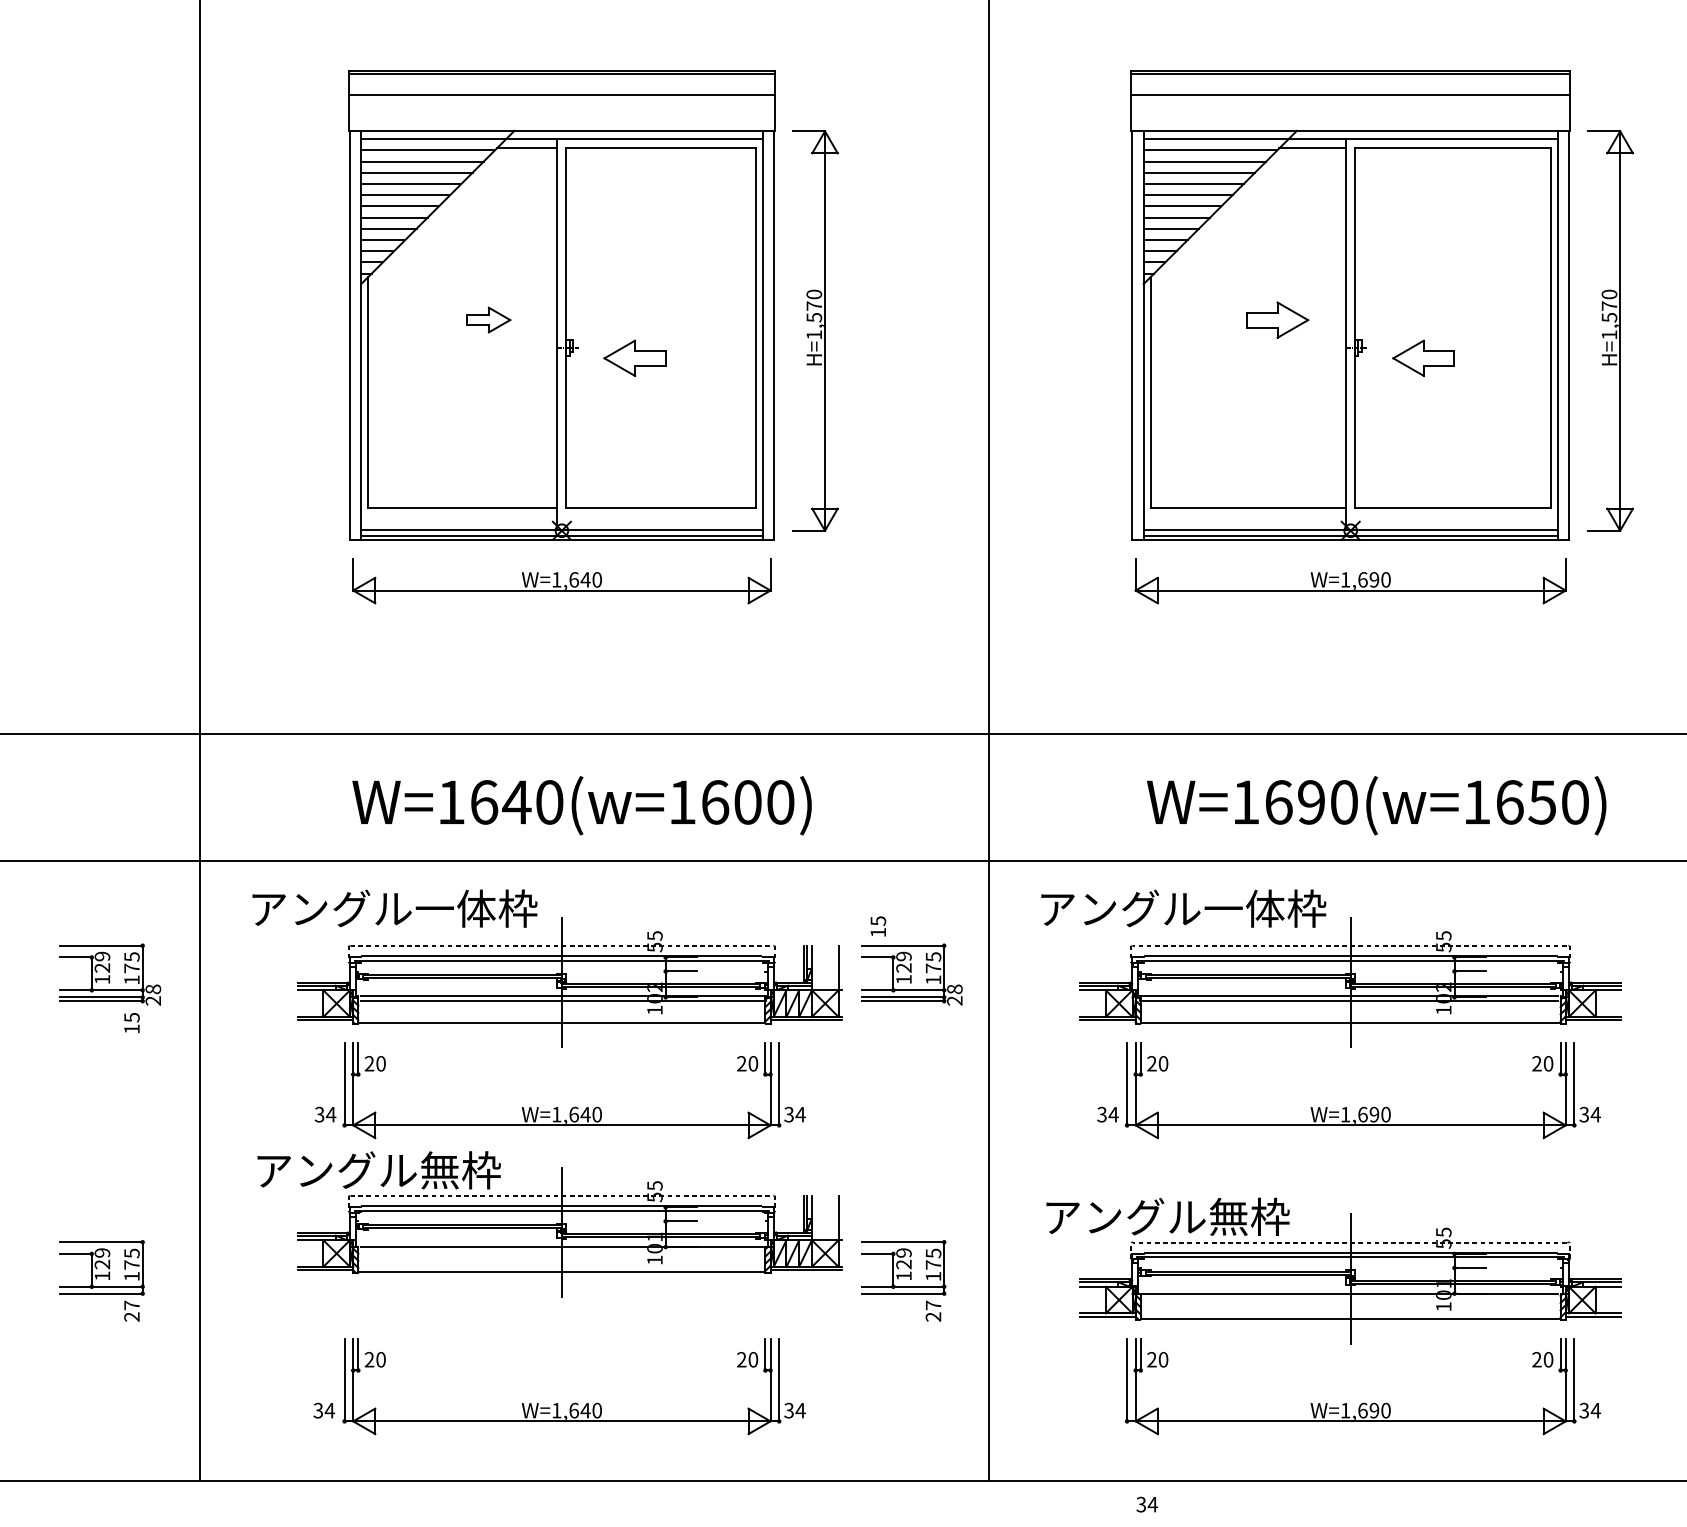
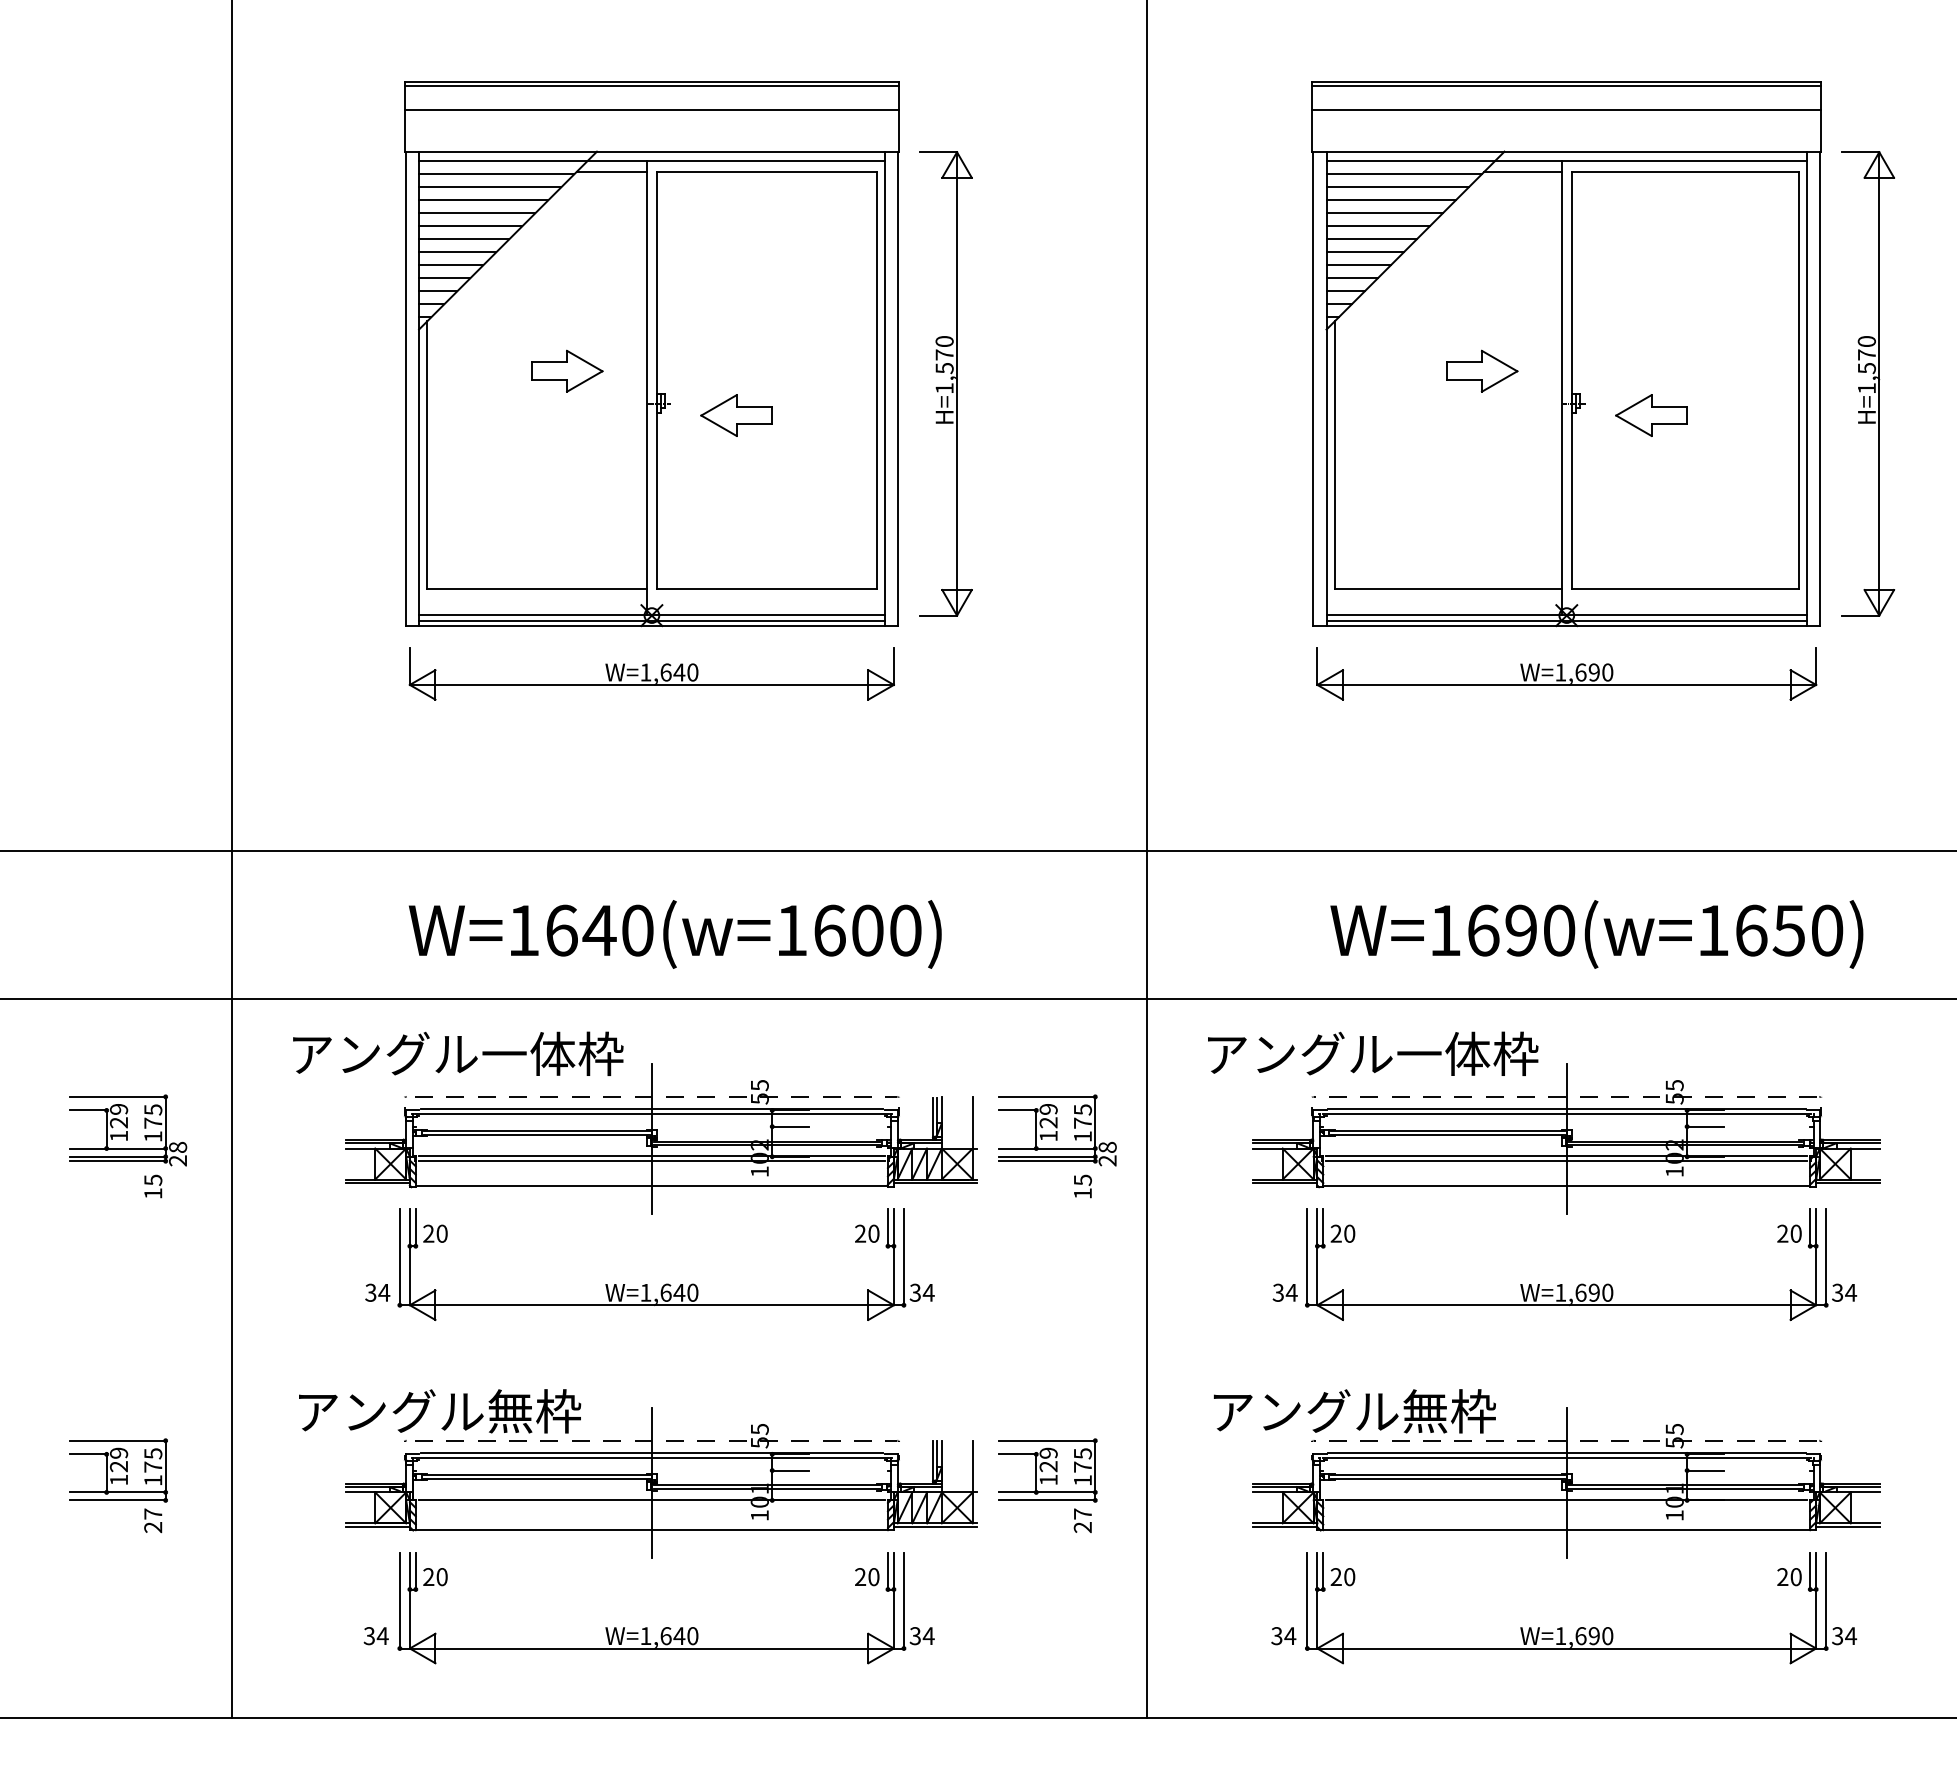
part: (489, 319) -> (567, 370), size x1.43
text: (877, 926) -> (1082, 1186), moved
part: (550, 1223) -> (638, 1473), moved
text: (1146, 1504) -> (1283, 1636), moved

